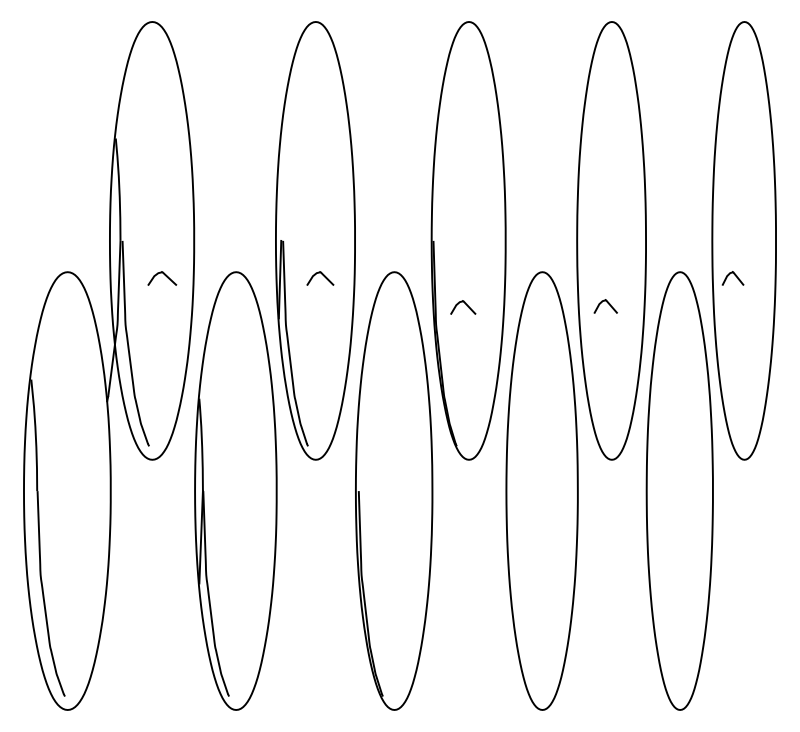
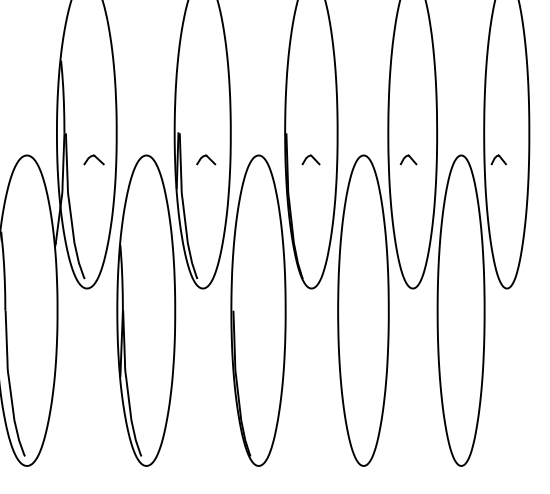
curve: (607, 303) -> (409, 157), moved
curve: (465, 304) -> (312, 157), moved

